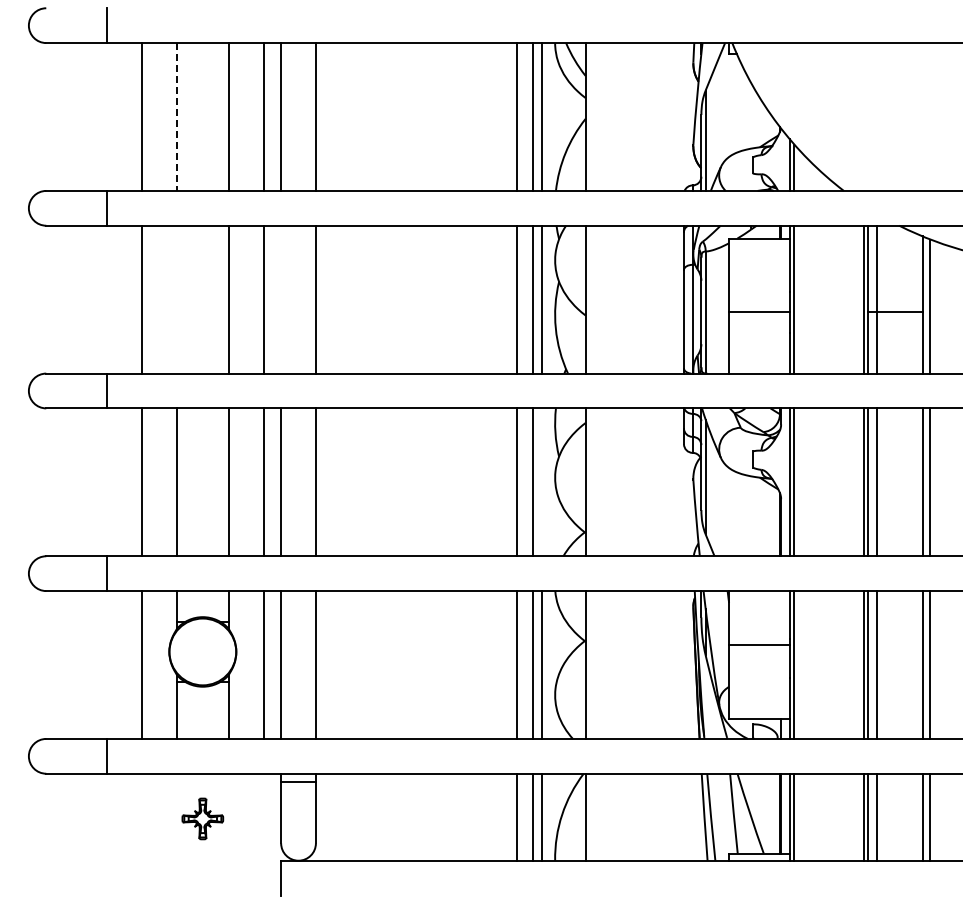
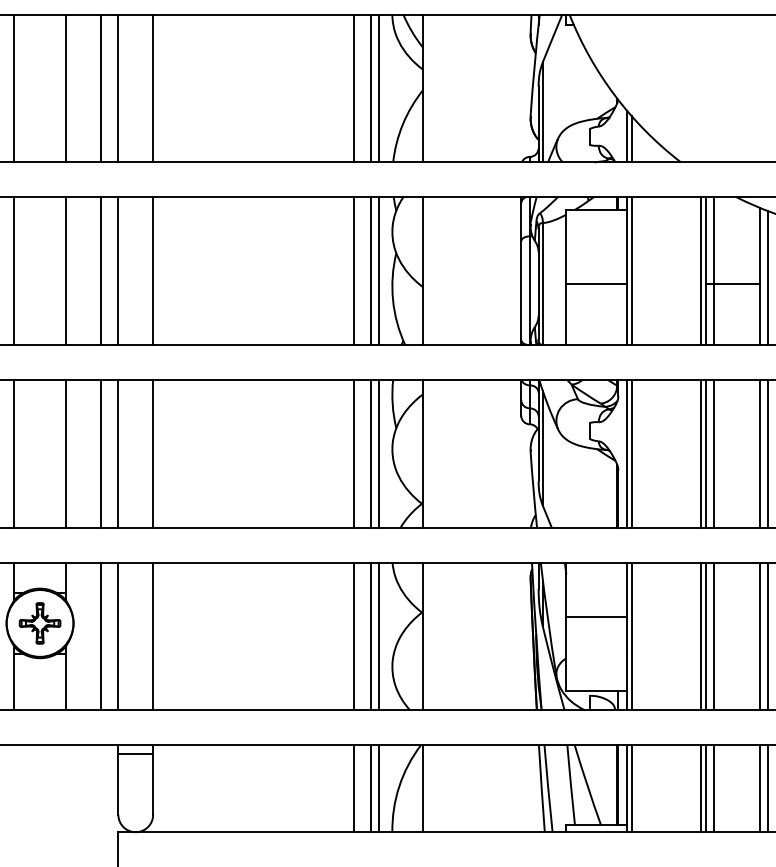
line: (176, 117) -> (13, 88), dashed -> solid
line: (176, 299) -> (13, 270), added
line: (281, 299) -> (118, 270), added
line: (542, 482) -> (379, 453), added
part: (202, 818) -> (39, 622), moved

